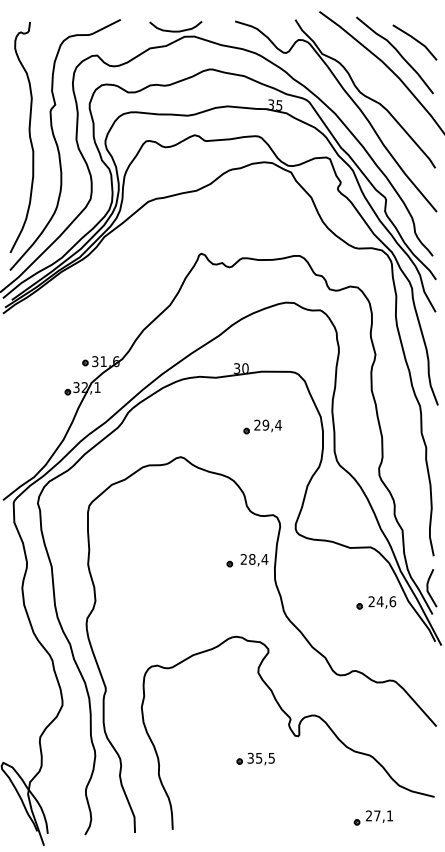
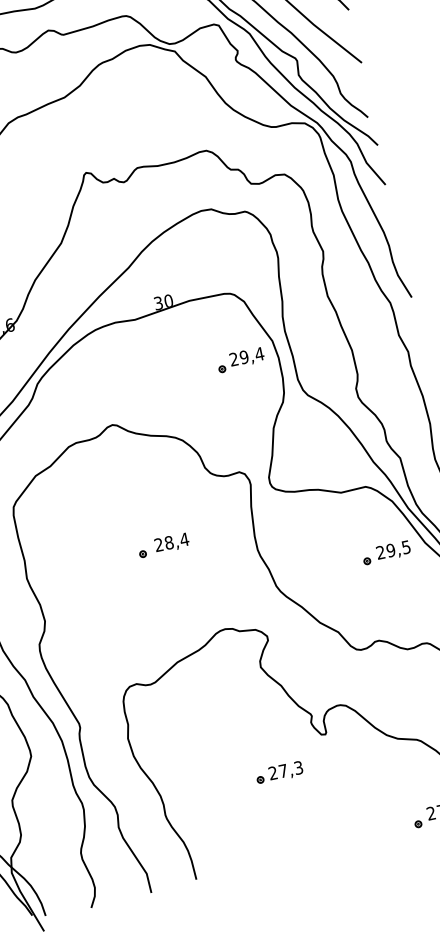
part: (262, 426) -> (240, 359), moved
part: (247, 560) -> (163, 545), moved
text: (386, 601) -> (398, 548), 24,6 -> 29,5
text: (260, 757) -> (284, 769), 35,5 -> 27,3

